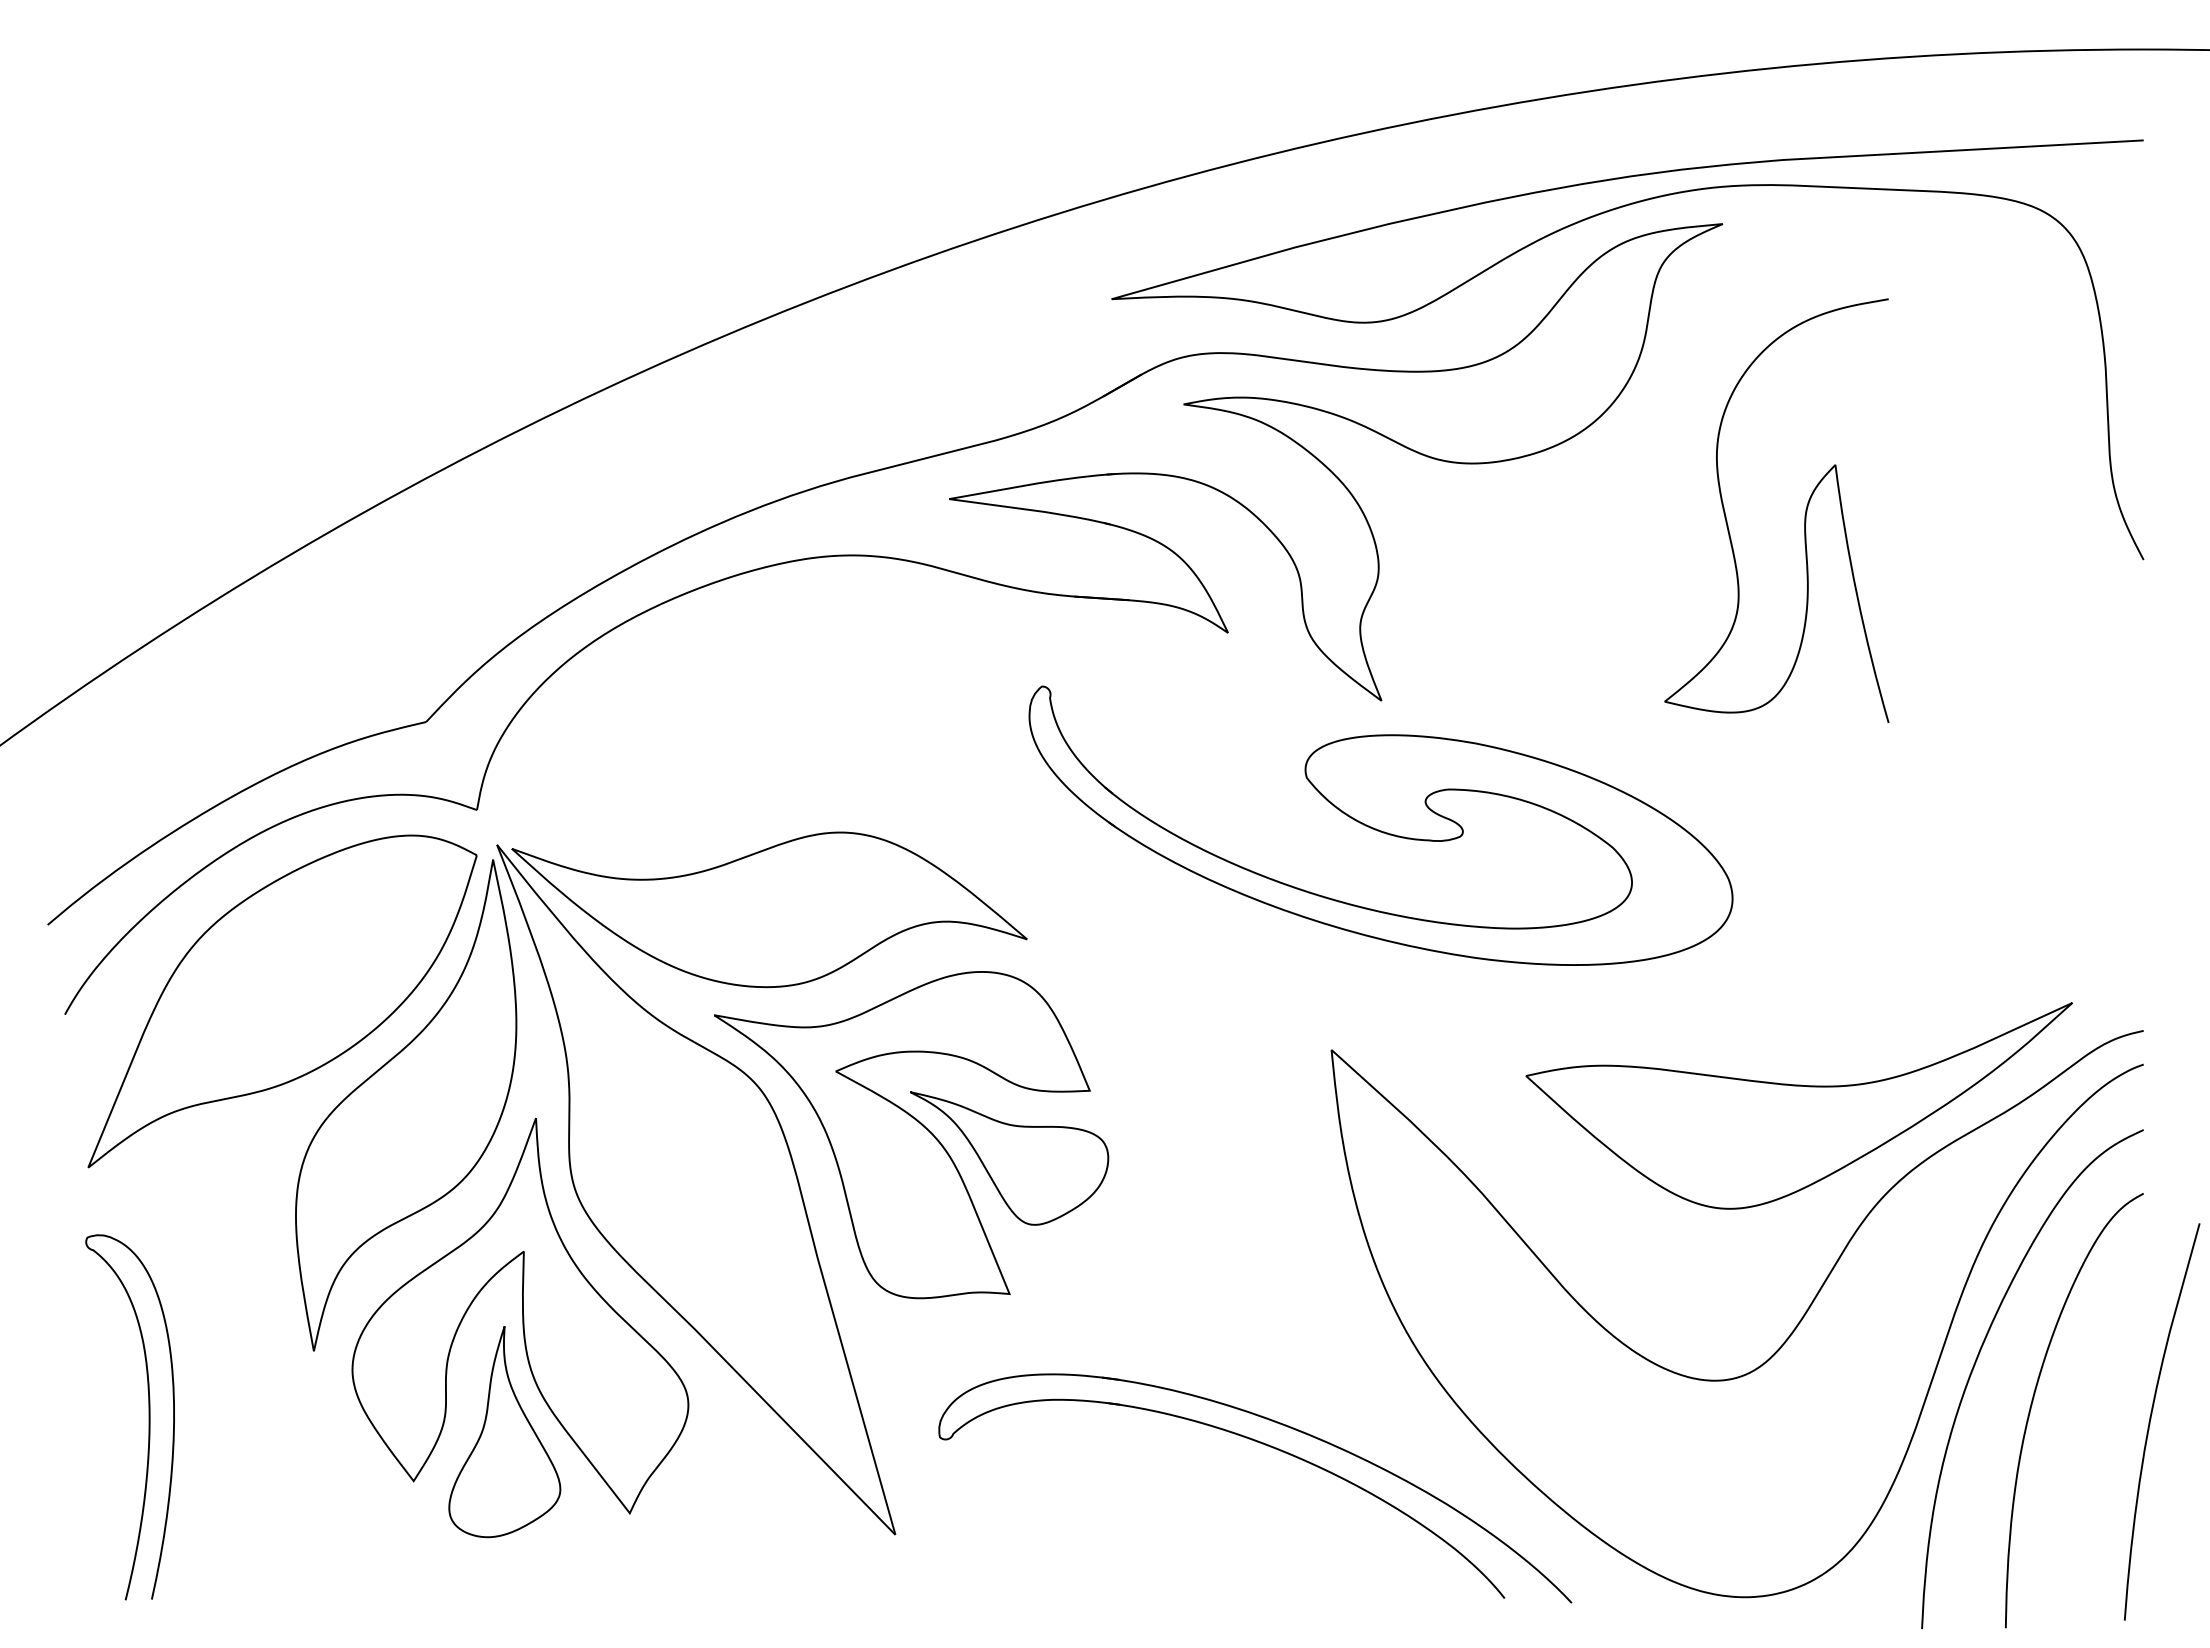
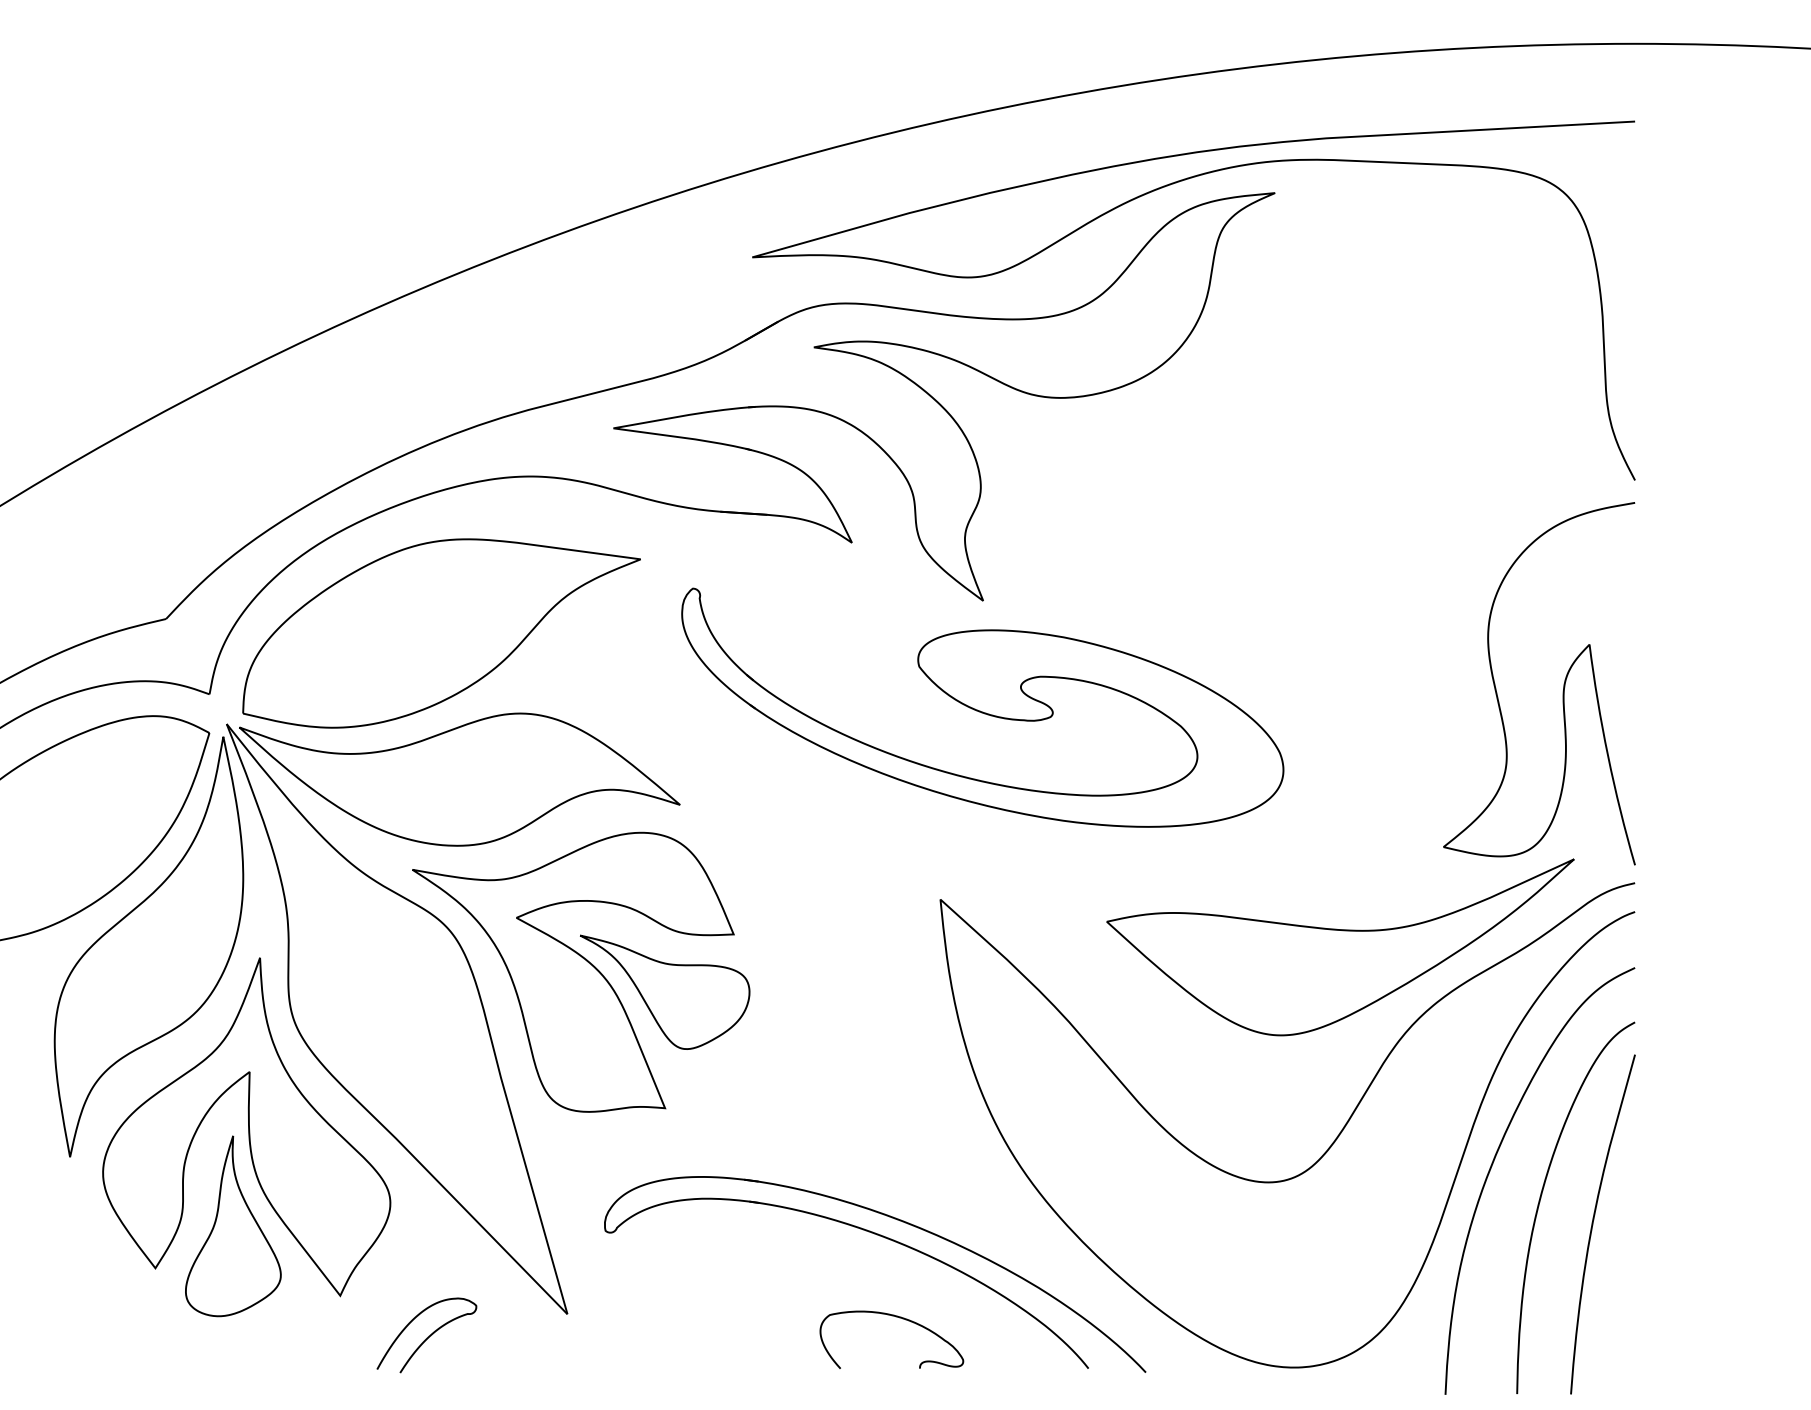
curve: (1804, 515) -> (1563, 687), moved
part: (748, 739) -> (441, 633), added
curve: (2151, 1419) -> (1593, 1222), moved
curve: (1279, 1538) -> (895, 1317), added
curve: (732, 1561) -> (428, 1337), added

